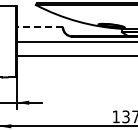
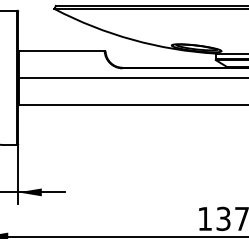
line: (39, 27) -> (61, 51), dashed -> solid

